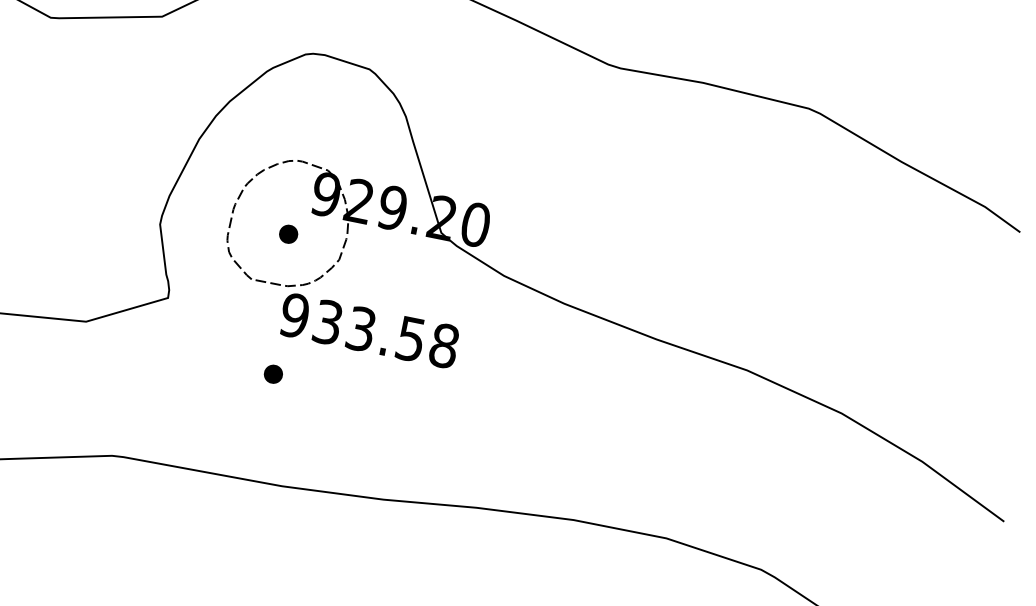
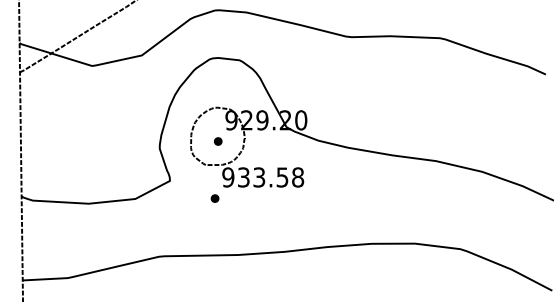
part: (272, 373) -> (214, 198), moved

